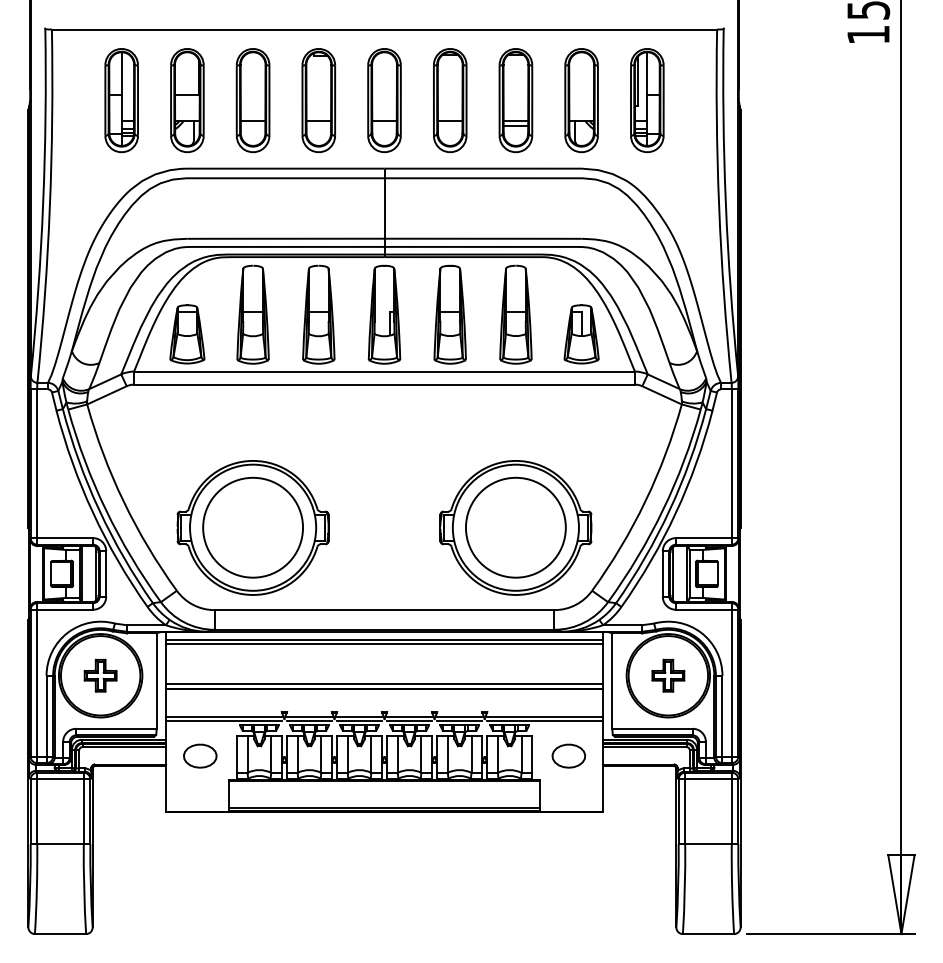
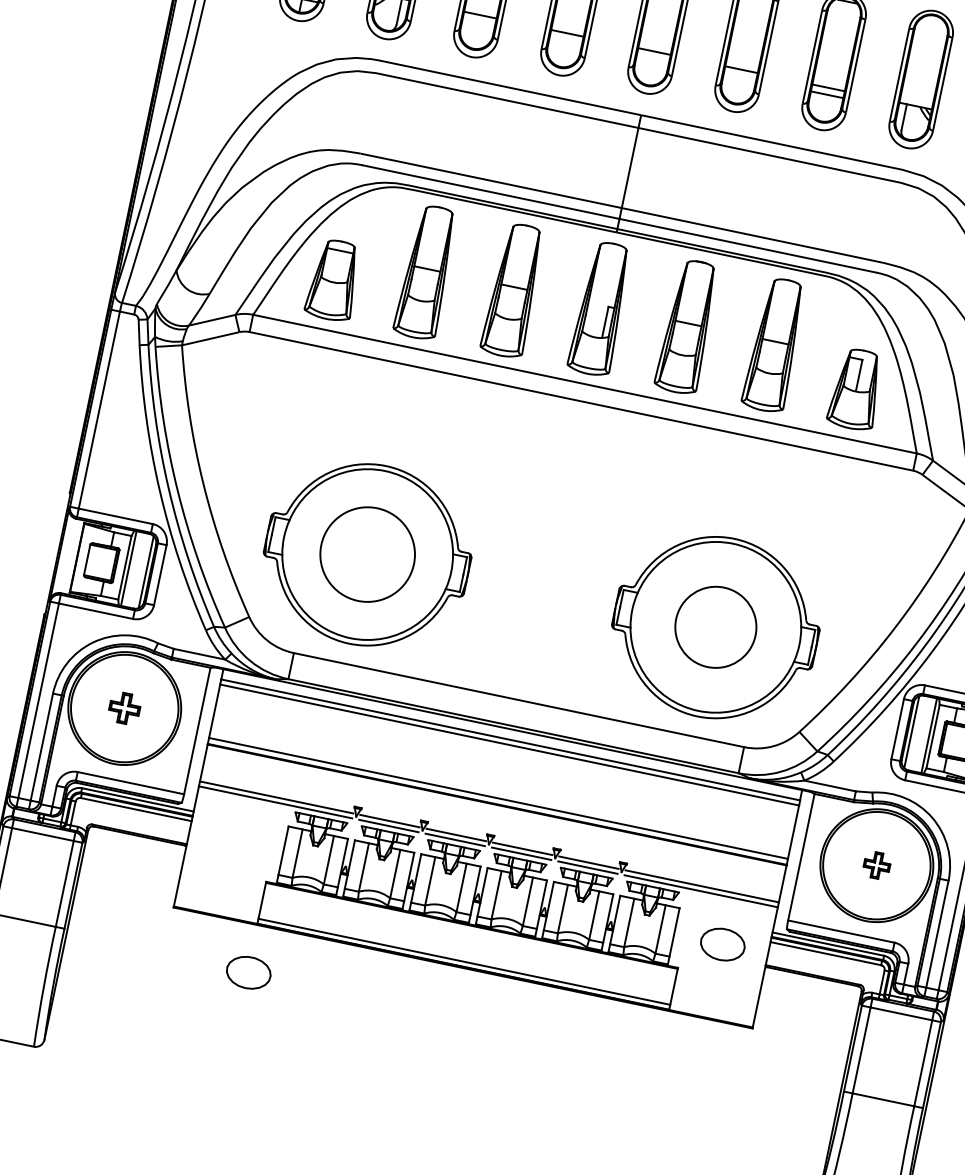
circle: (253, 527) -> (368, 554), size x0.7
circle: (515, 527) -> (715, 626), size x0.6
part: (100, 675) -> (124, 708), size x0.7
part: (668, 675) -> (877, 865), size x0.6
part: (200, 755) -> (249, 971), moved

